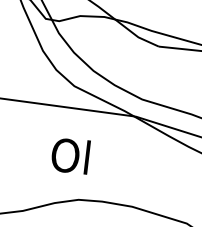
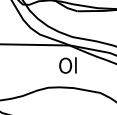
text: (69, 155) -> (67, 65), moved

